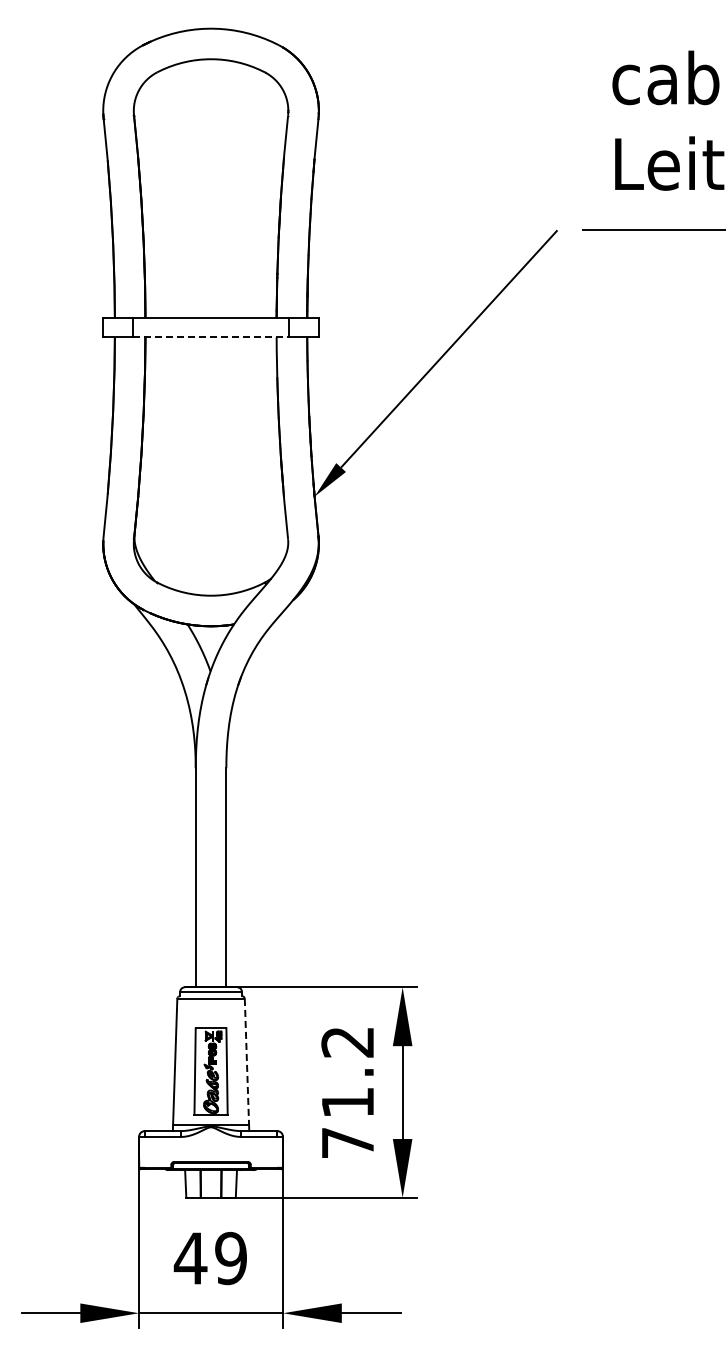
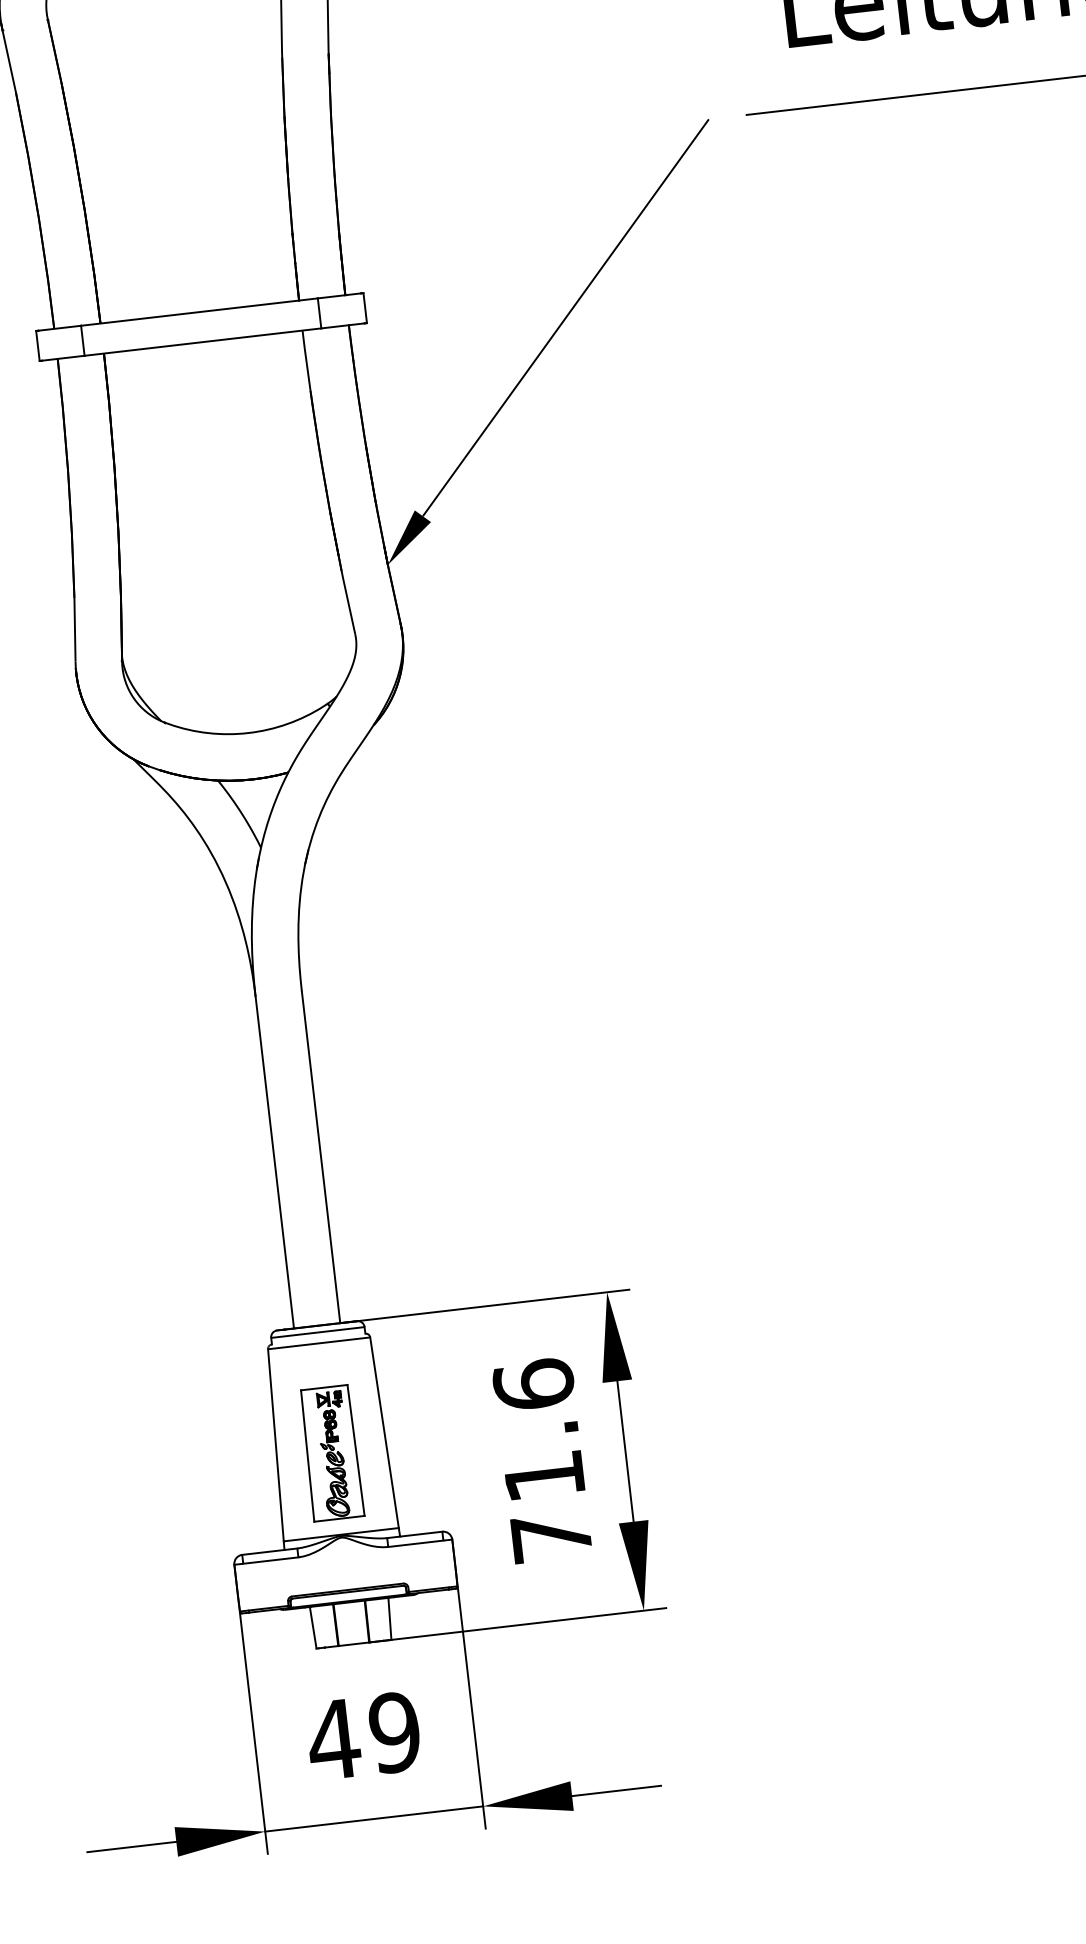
line: (211, 337) -> (203, 342), dashed -> solid
text: (347, 1041) -> (533, 1383), 71.2 -> 71.6
line: (246, 1062) -> (383, 1433), dashed -> solid

